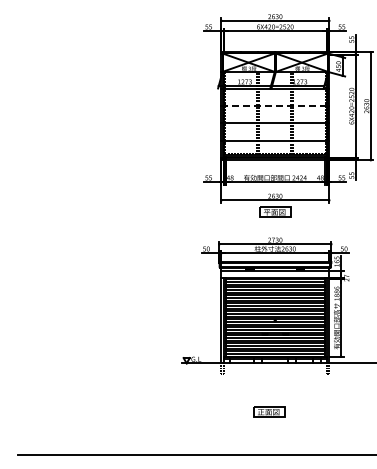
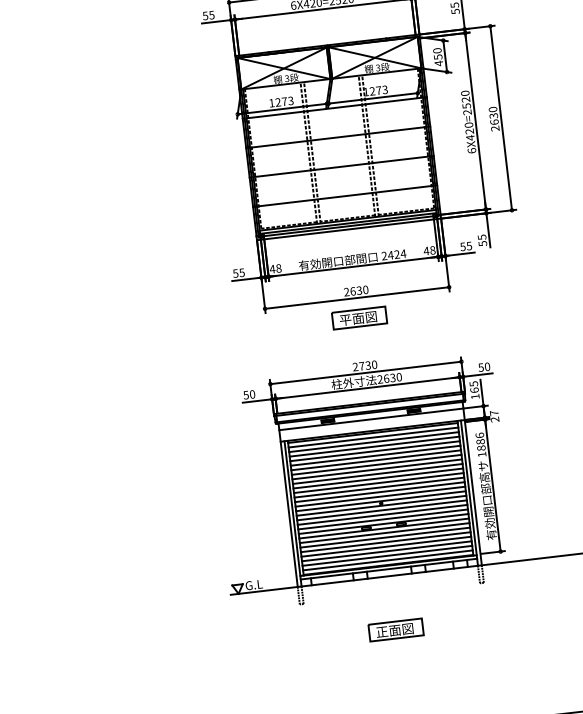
line: (275, 106) -> (338, 137), dashed -> solid
part: (269, 411) -> (396, 629), moved

